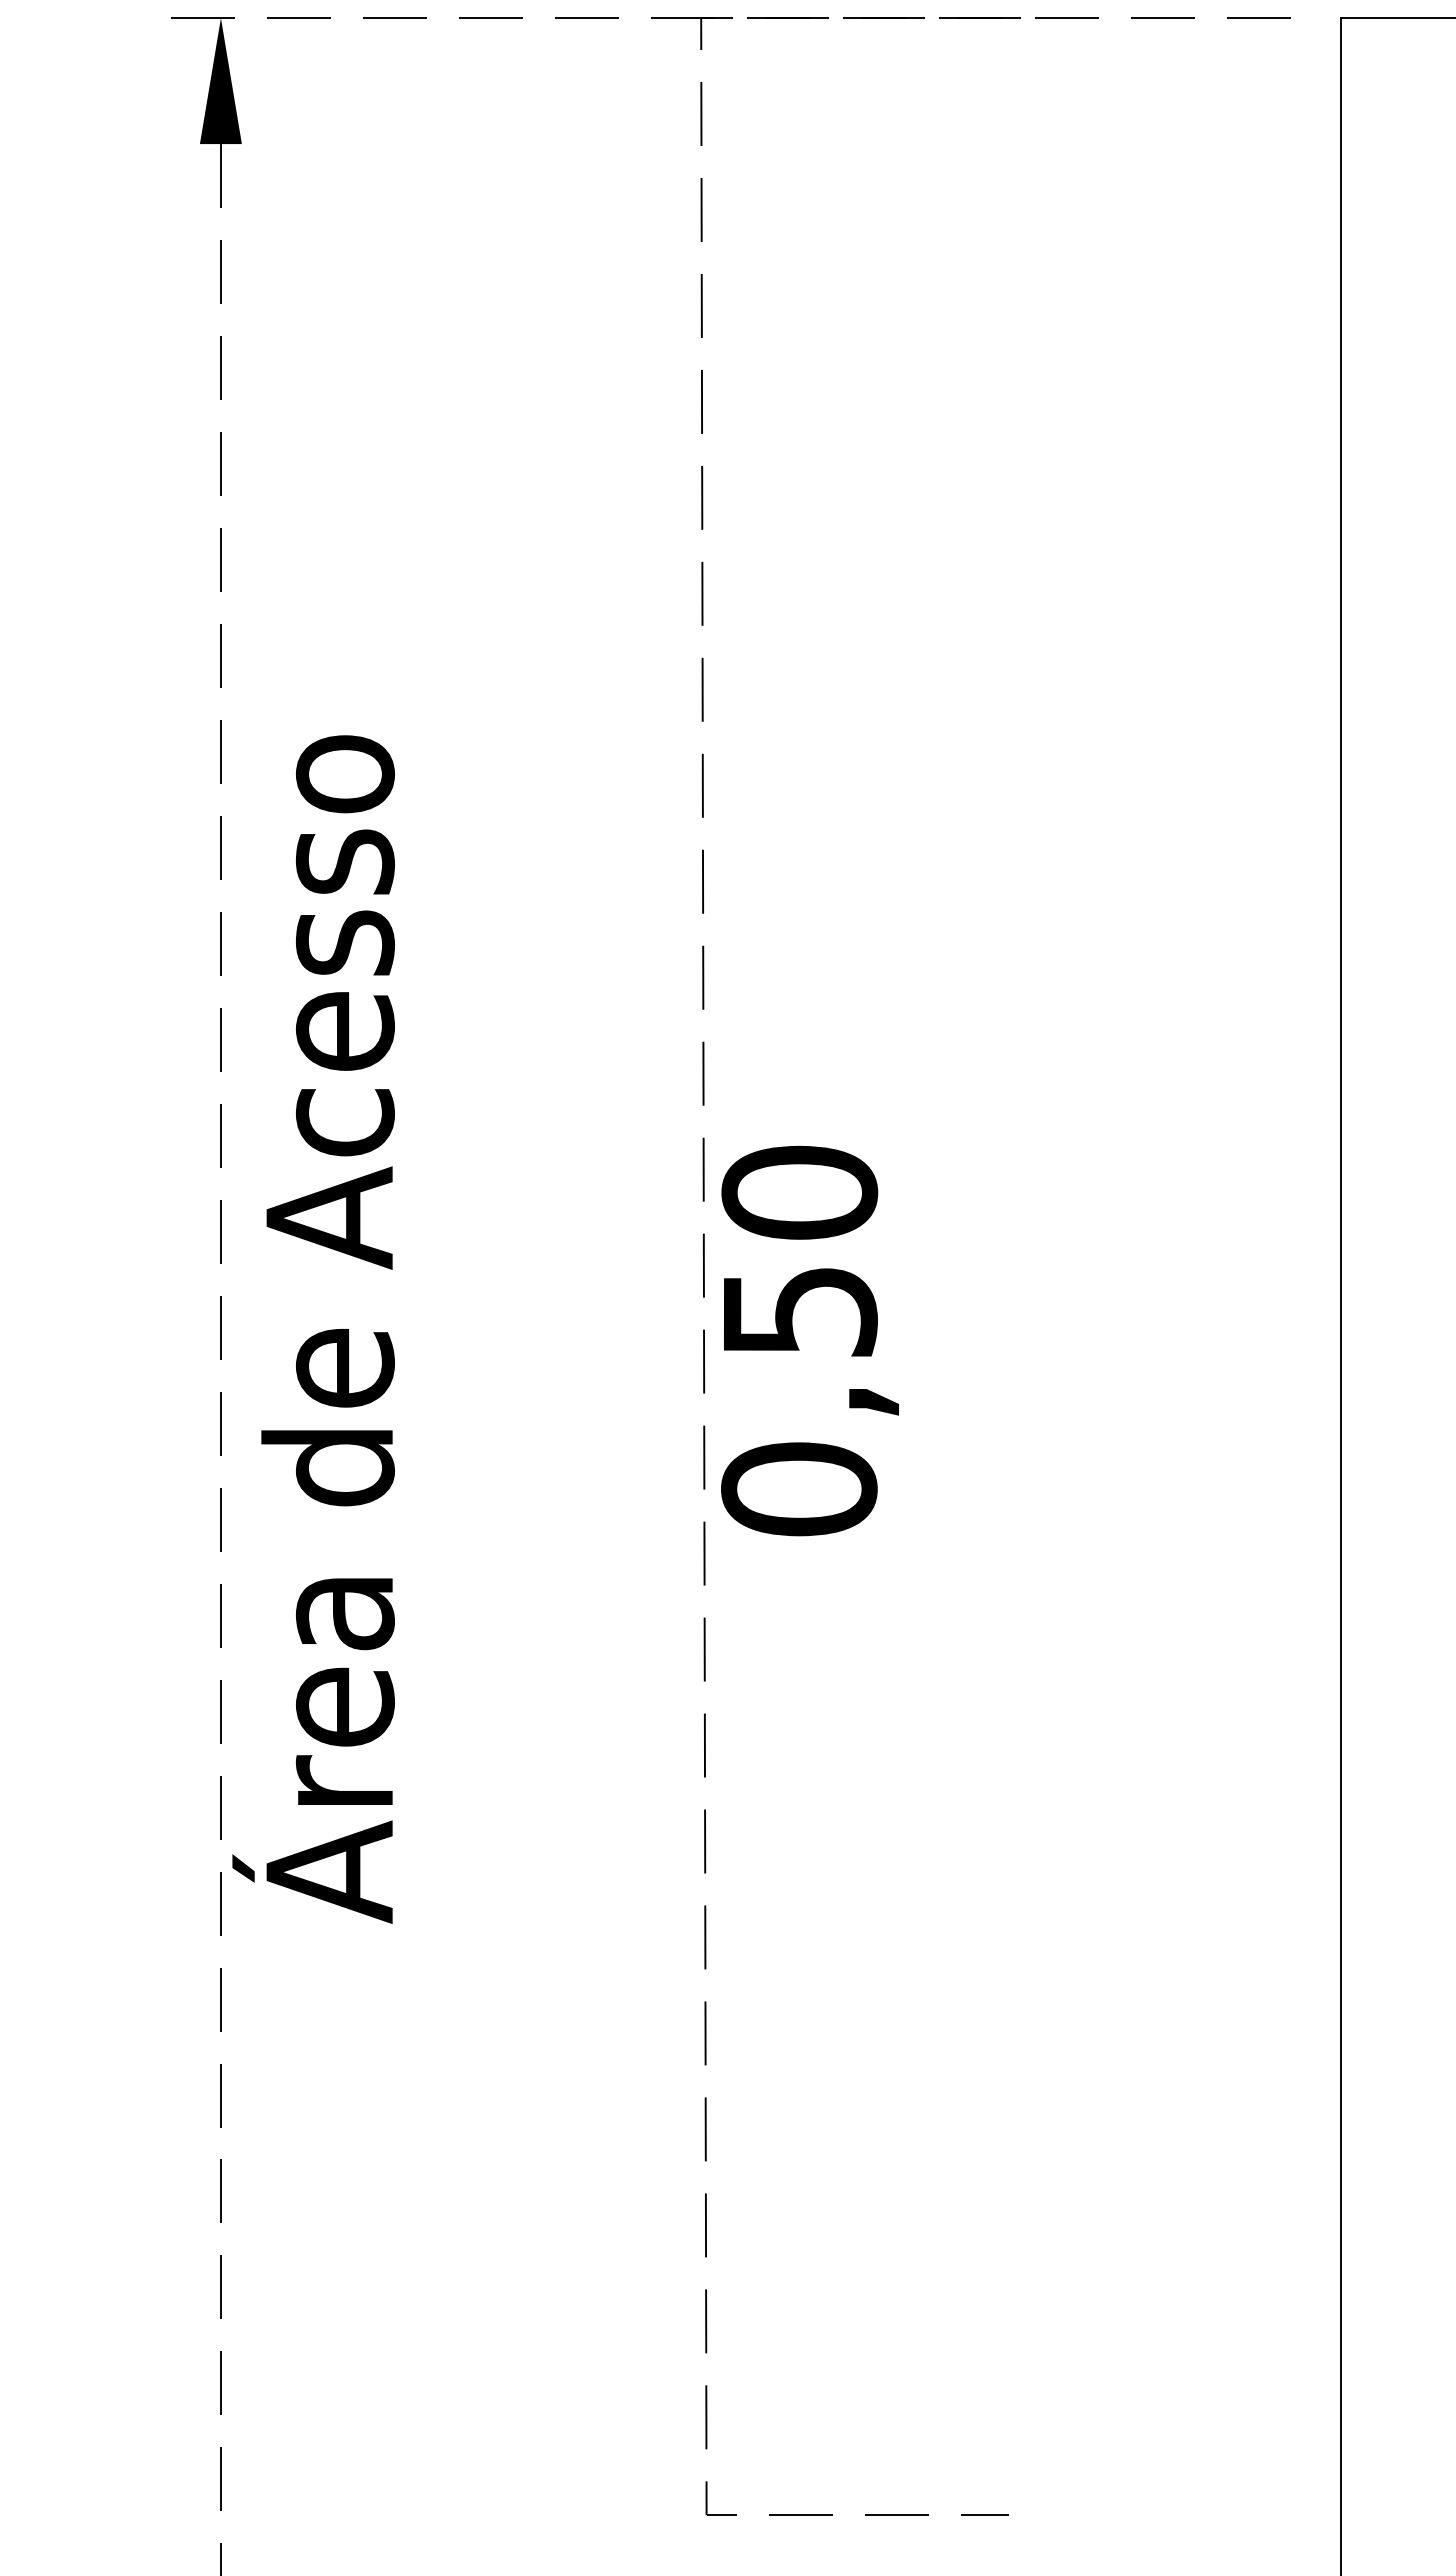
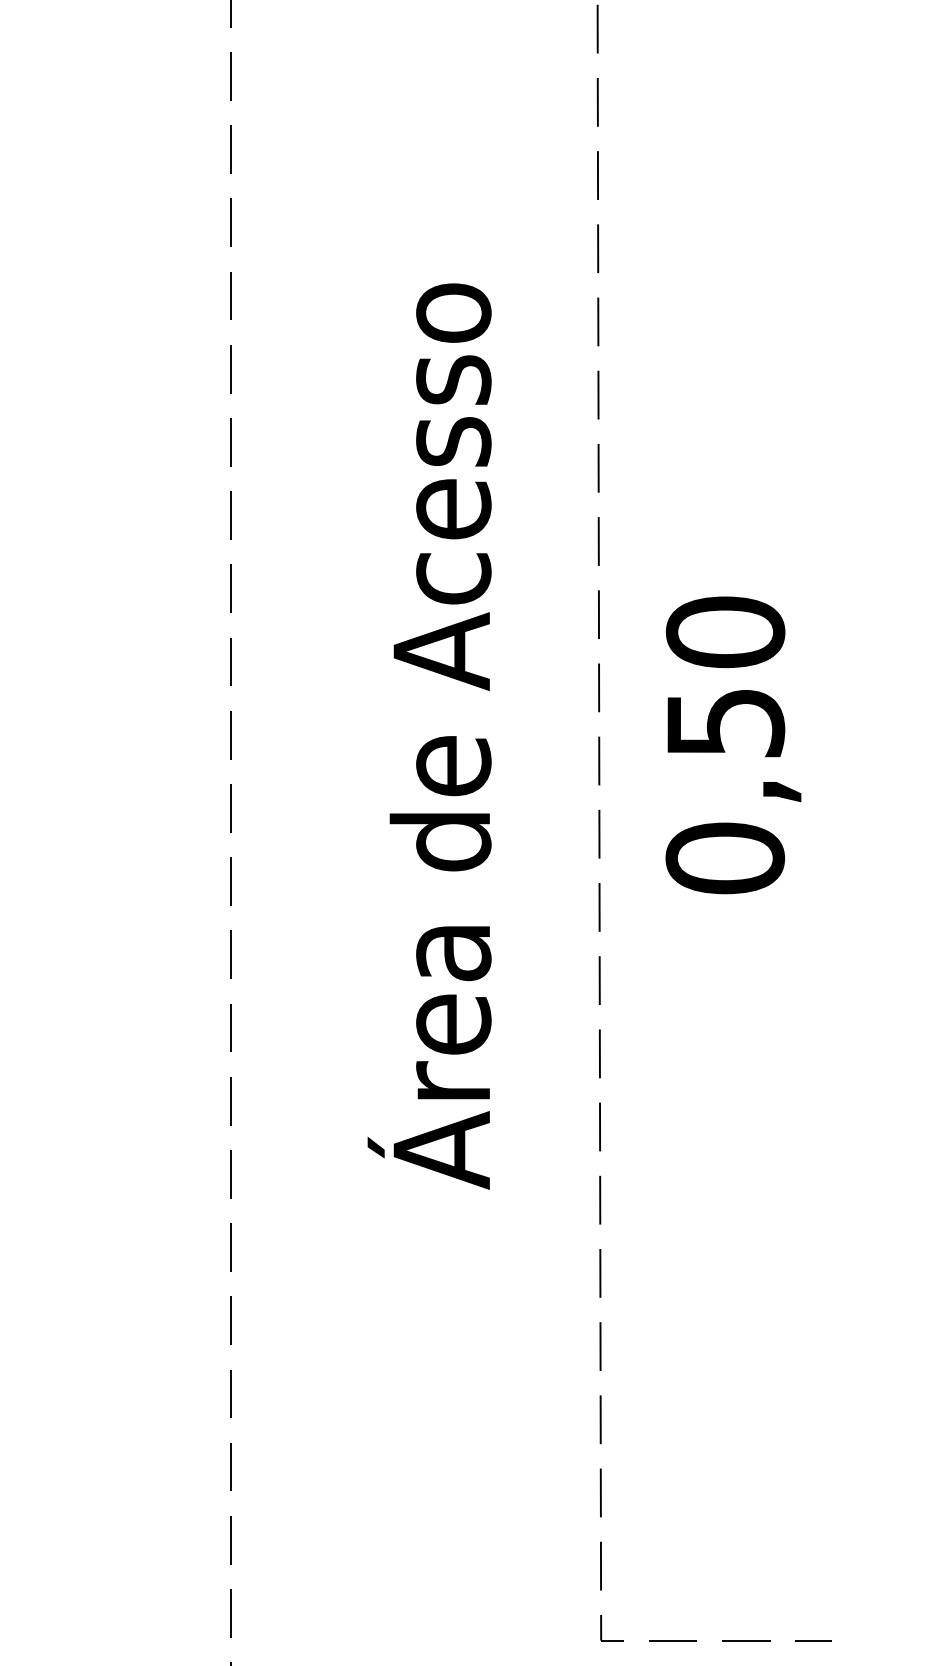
text: (313, 1329) -> (429, 736), moved
text: (809, 1340) -> (733, 744), moved

